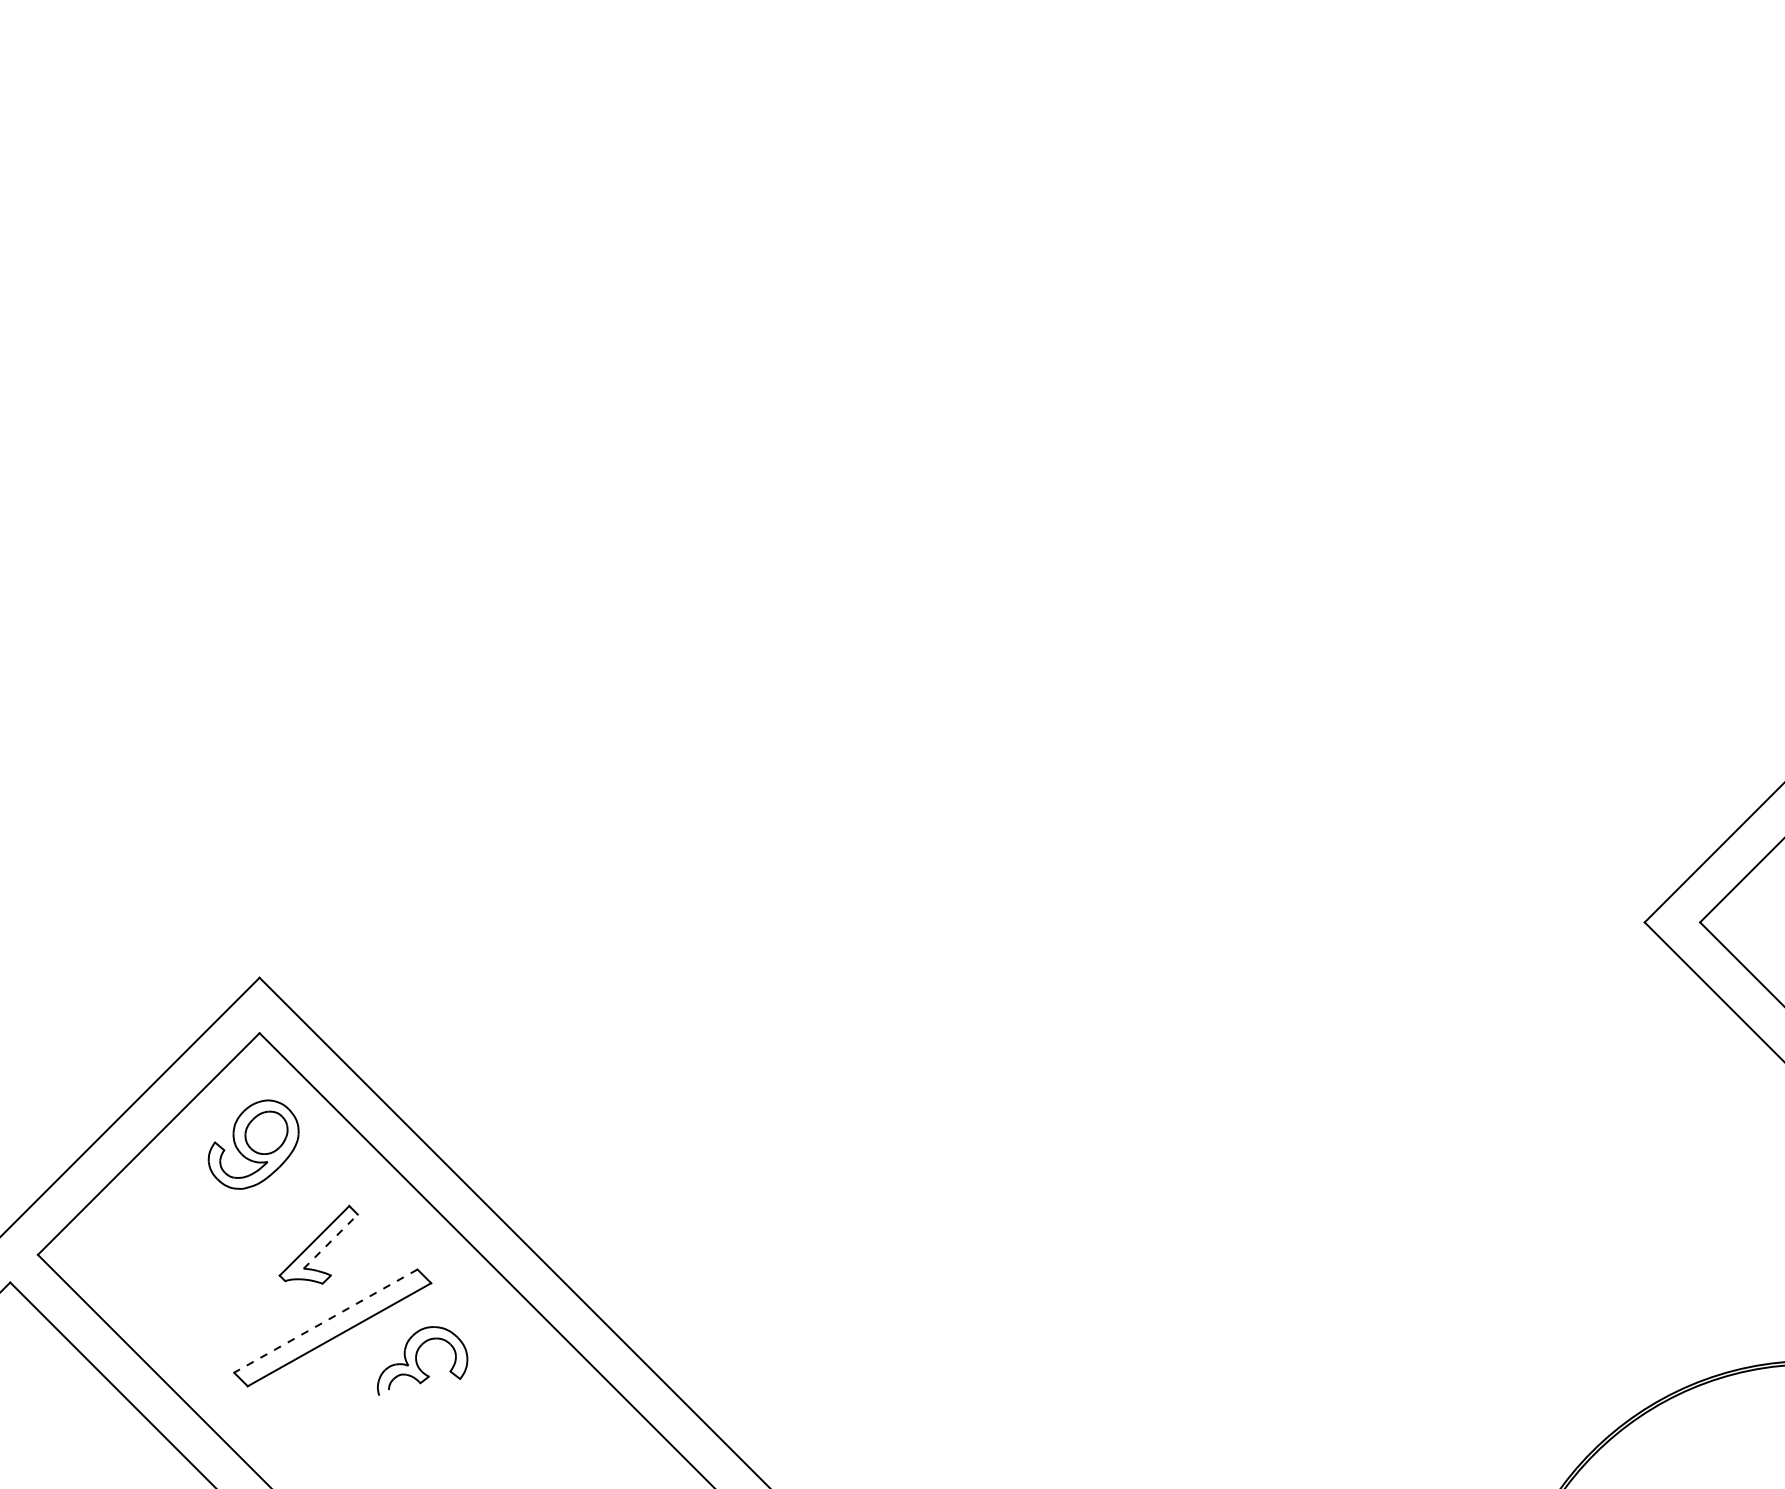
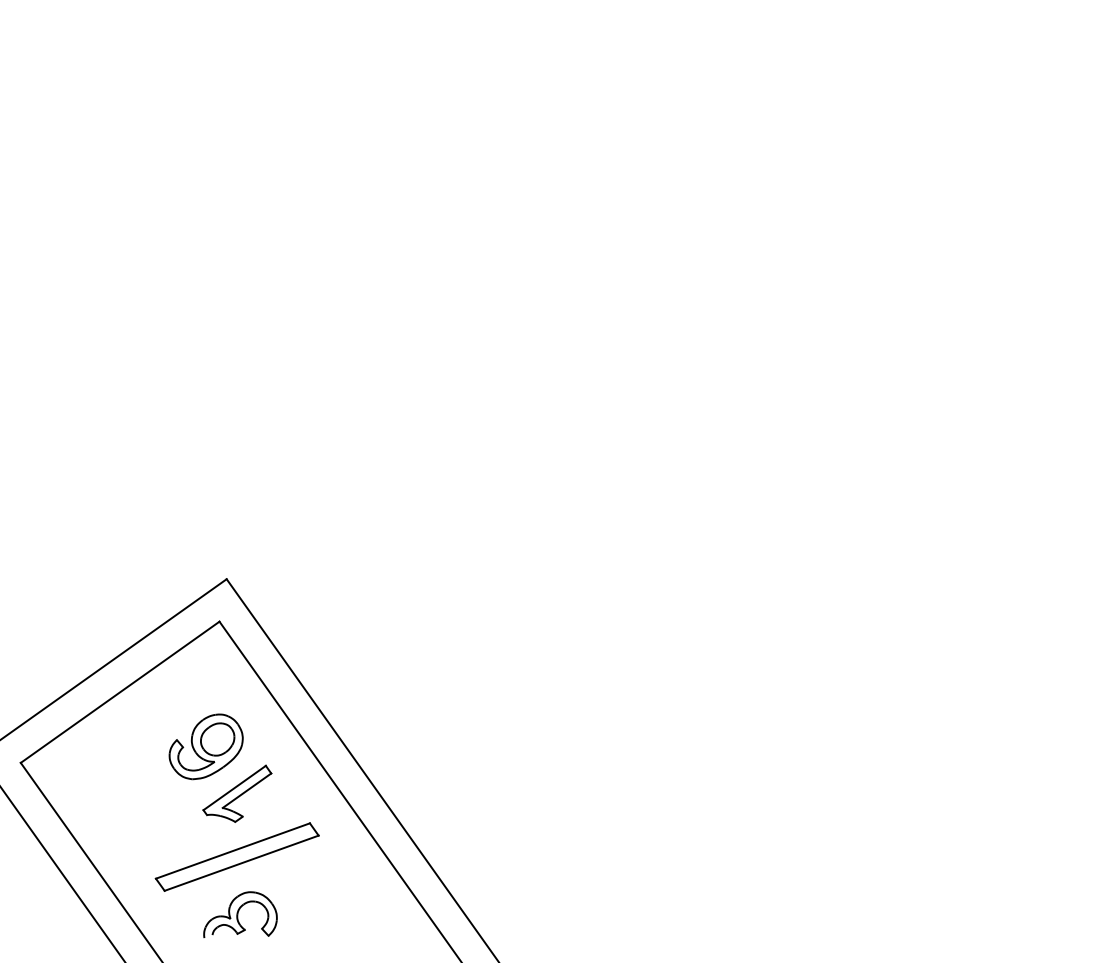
part: (253, 1144) -> (206, 746), moved
line: (331, 1241) -> (247, 790), dashed -> solid
line: (325, 1321) -> (232, 851), dashed -> solid
part: (422, 1360) -> (242, 916), moved

